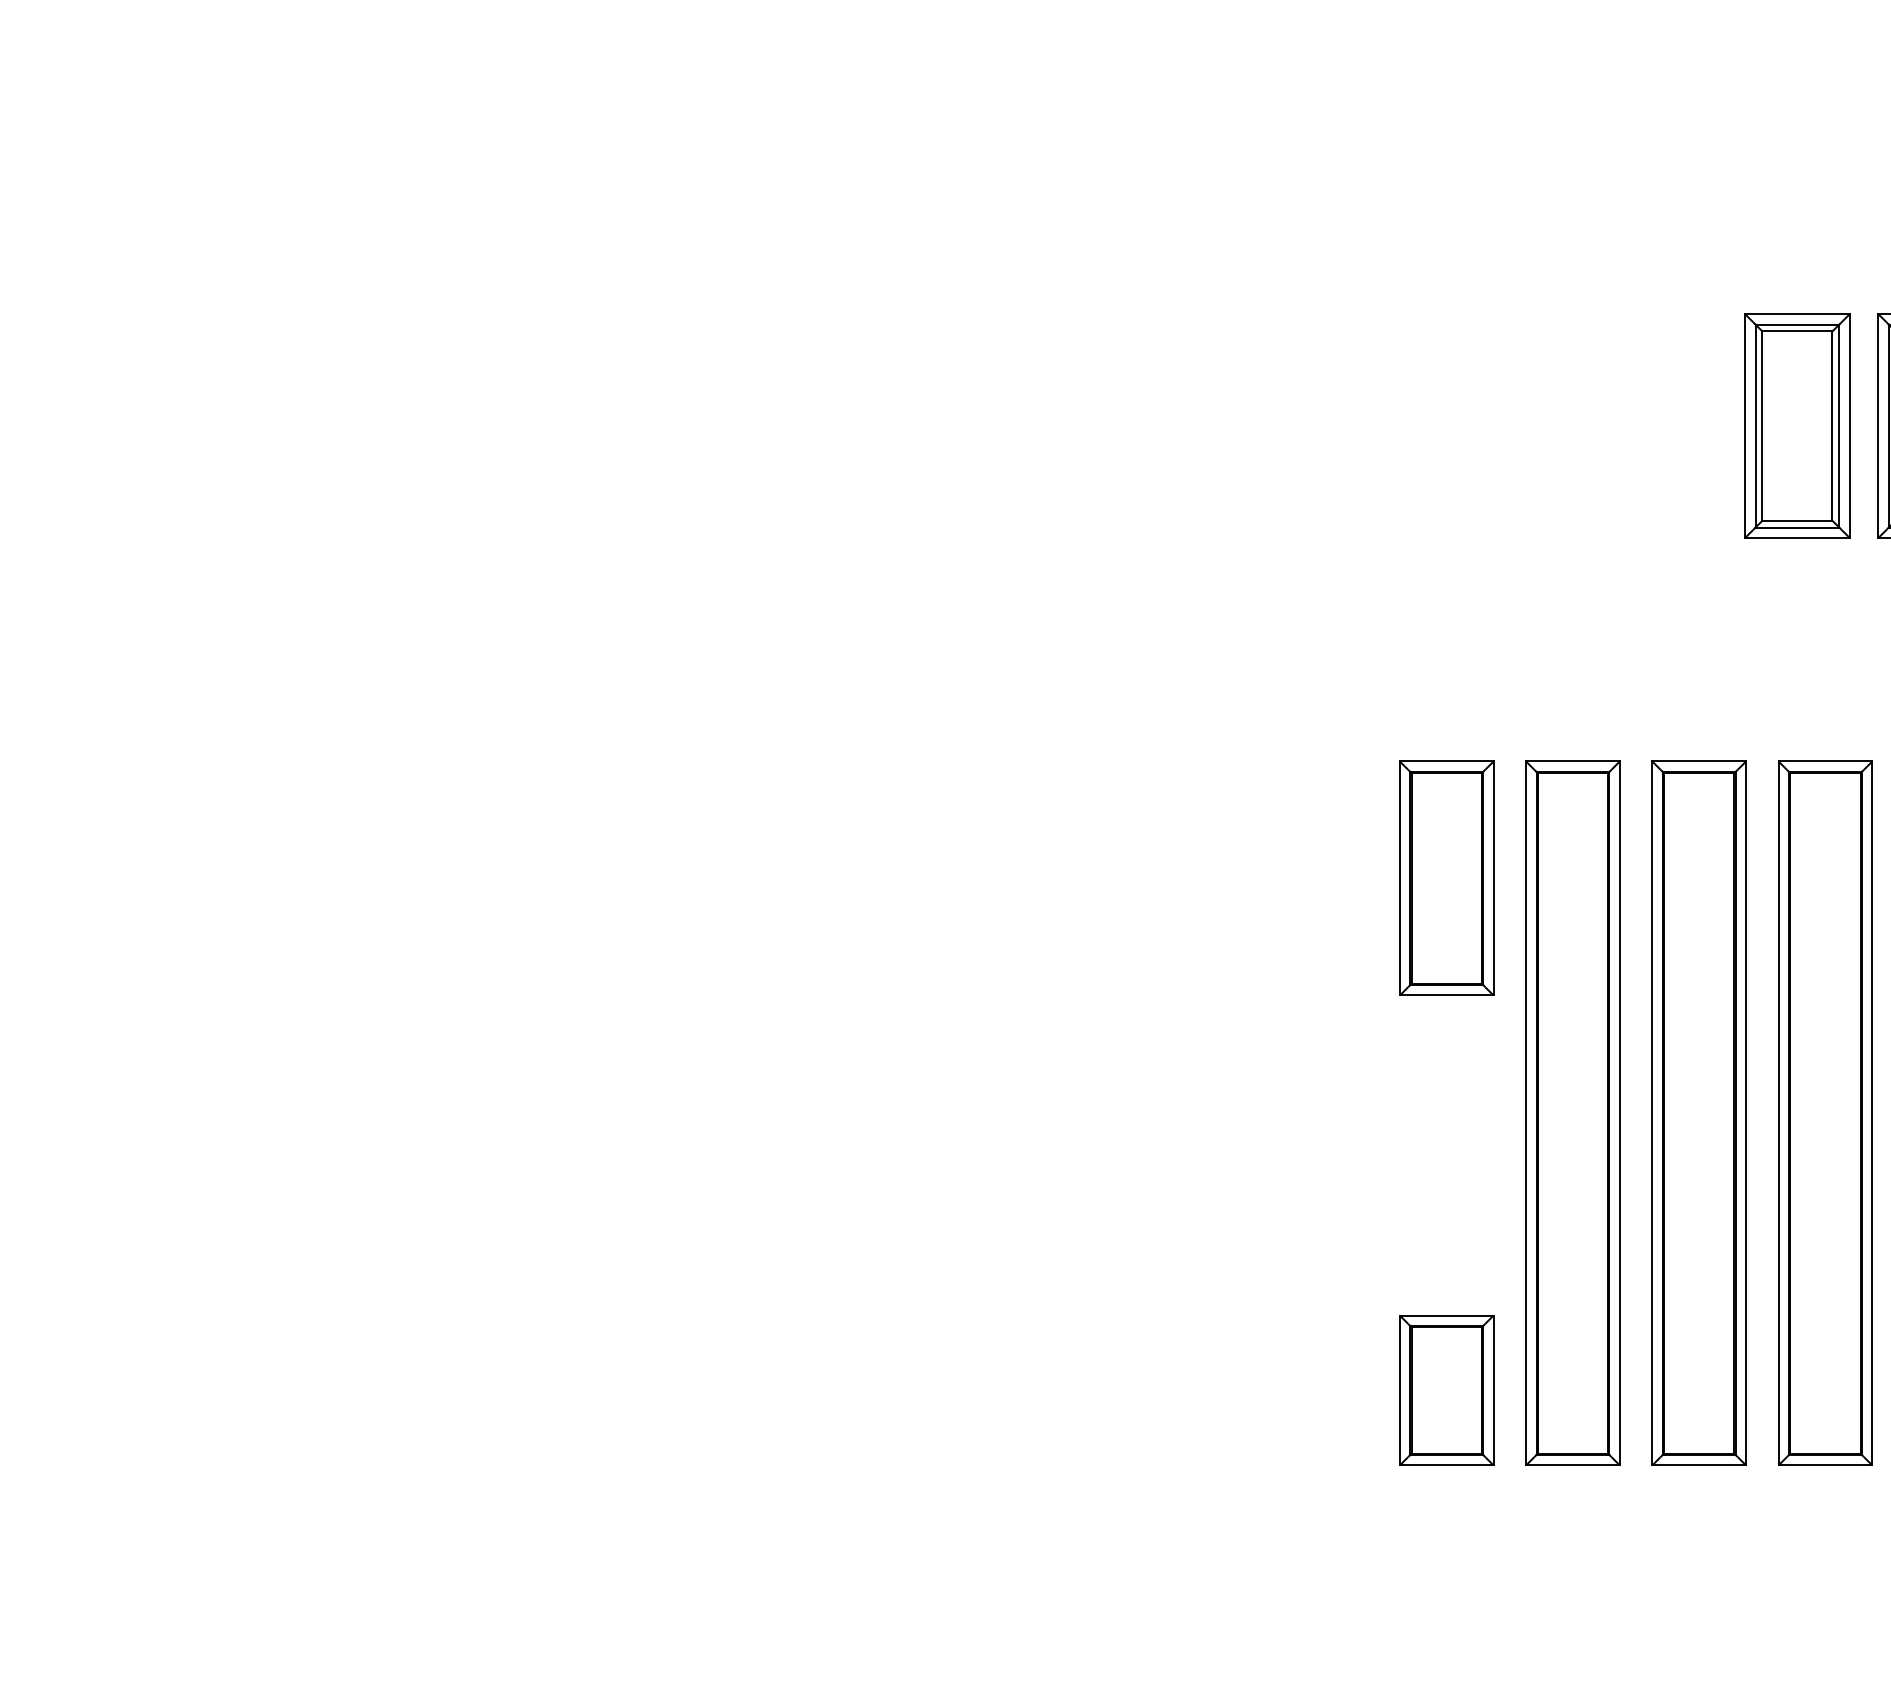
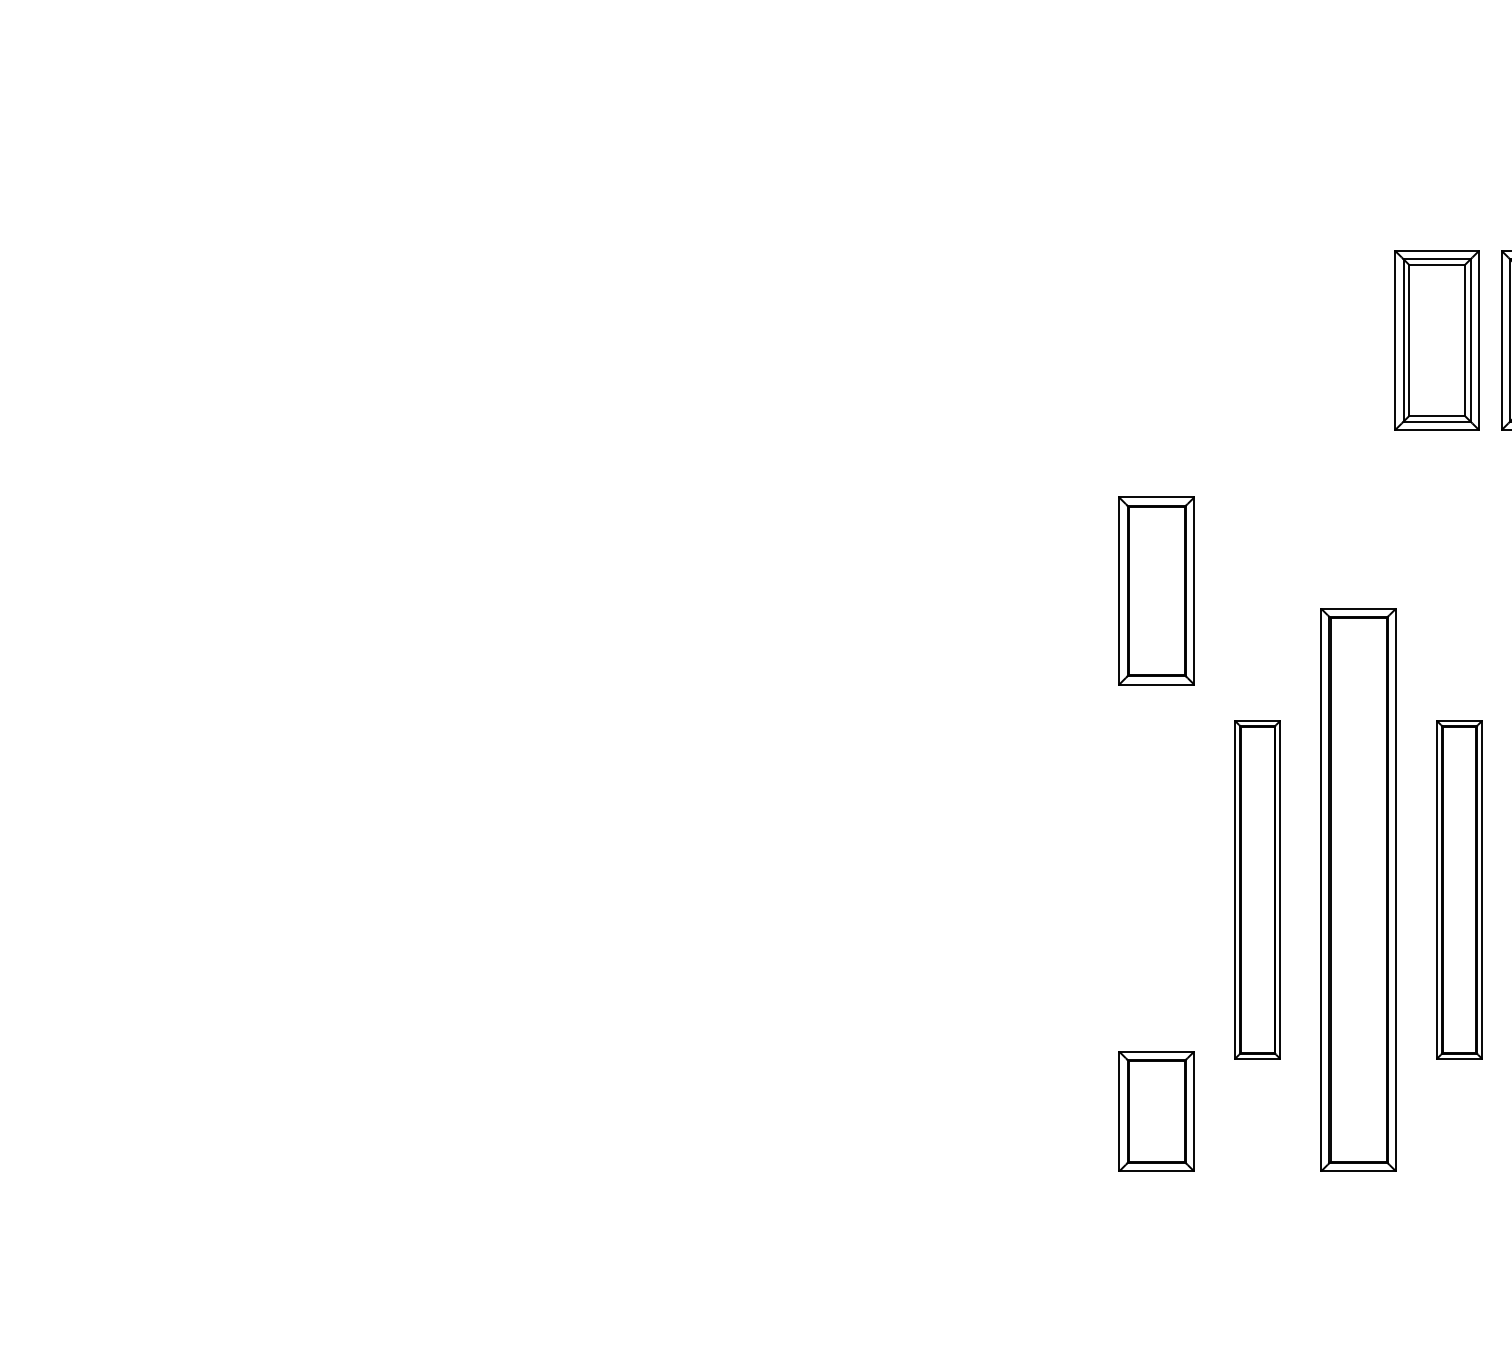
part: (1446, 877) -> (1156, 590), moved
part: (1572, 1112) -> (1257, 889), size x0.6
part: (1825, 1112) -> (1459, 889), size x0.6

